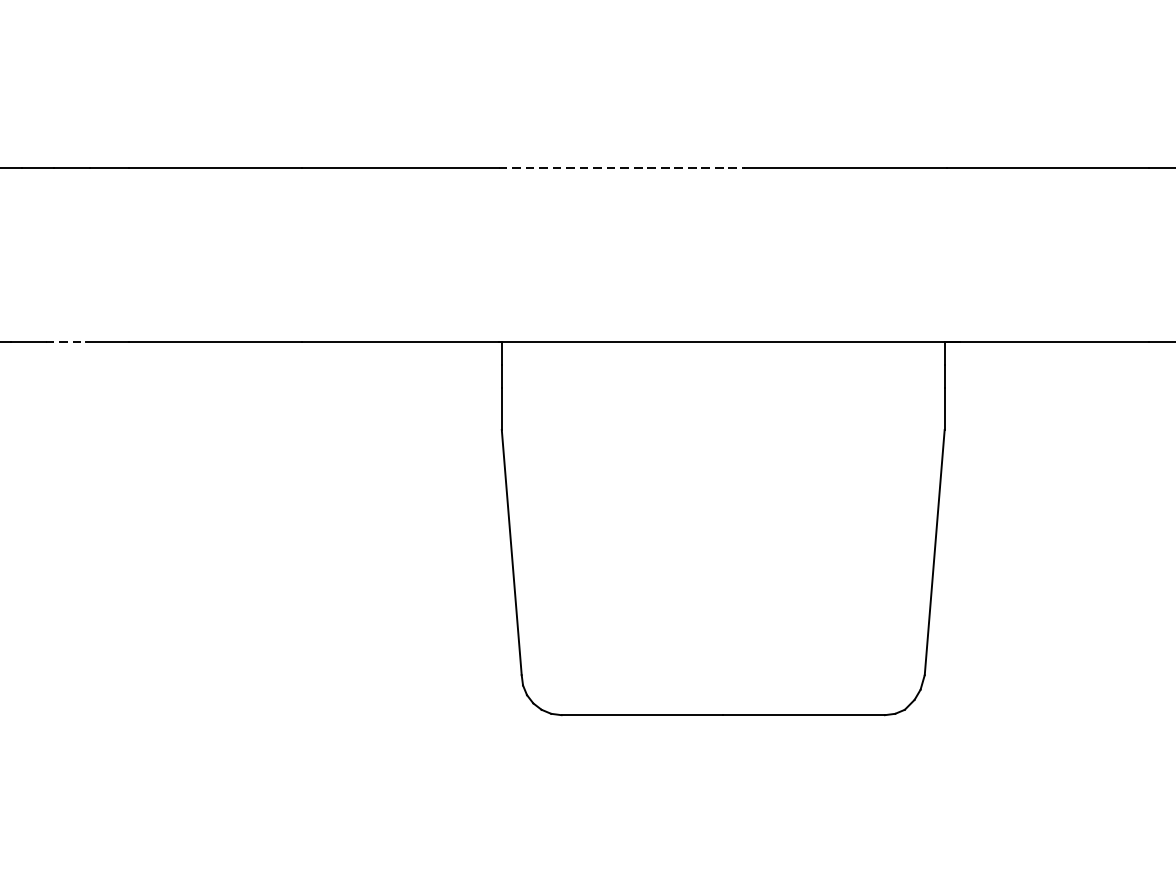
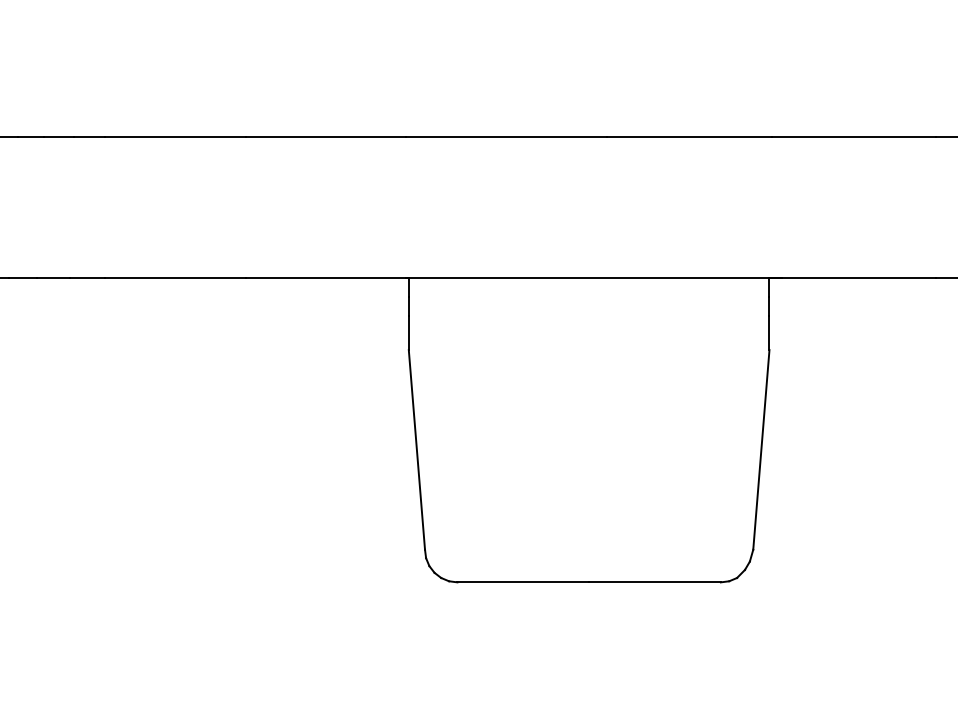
line: (622, 167) -> (507, 136), dashed -> solid
line: (66, 342) -> (54, 278), dashed -> solid

